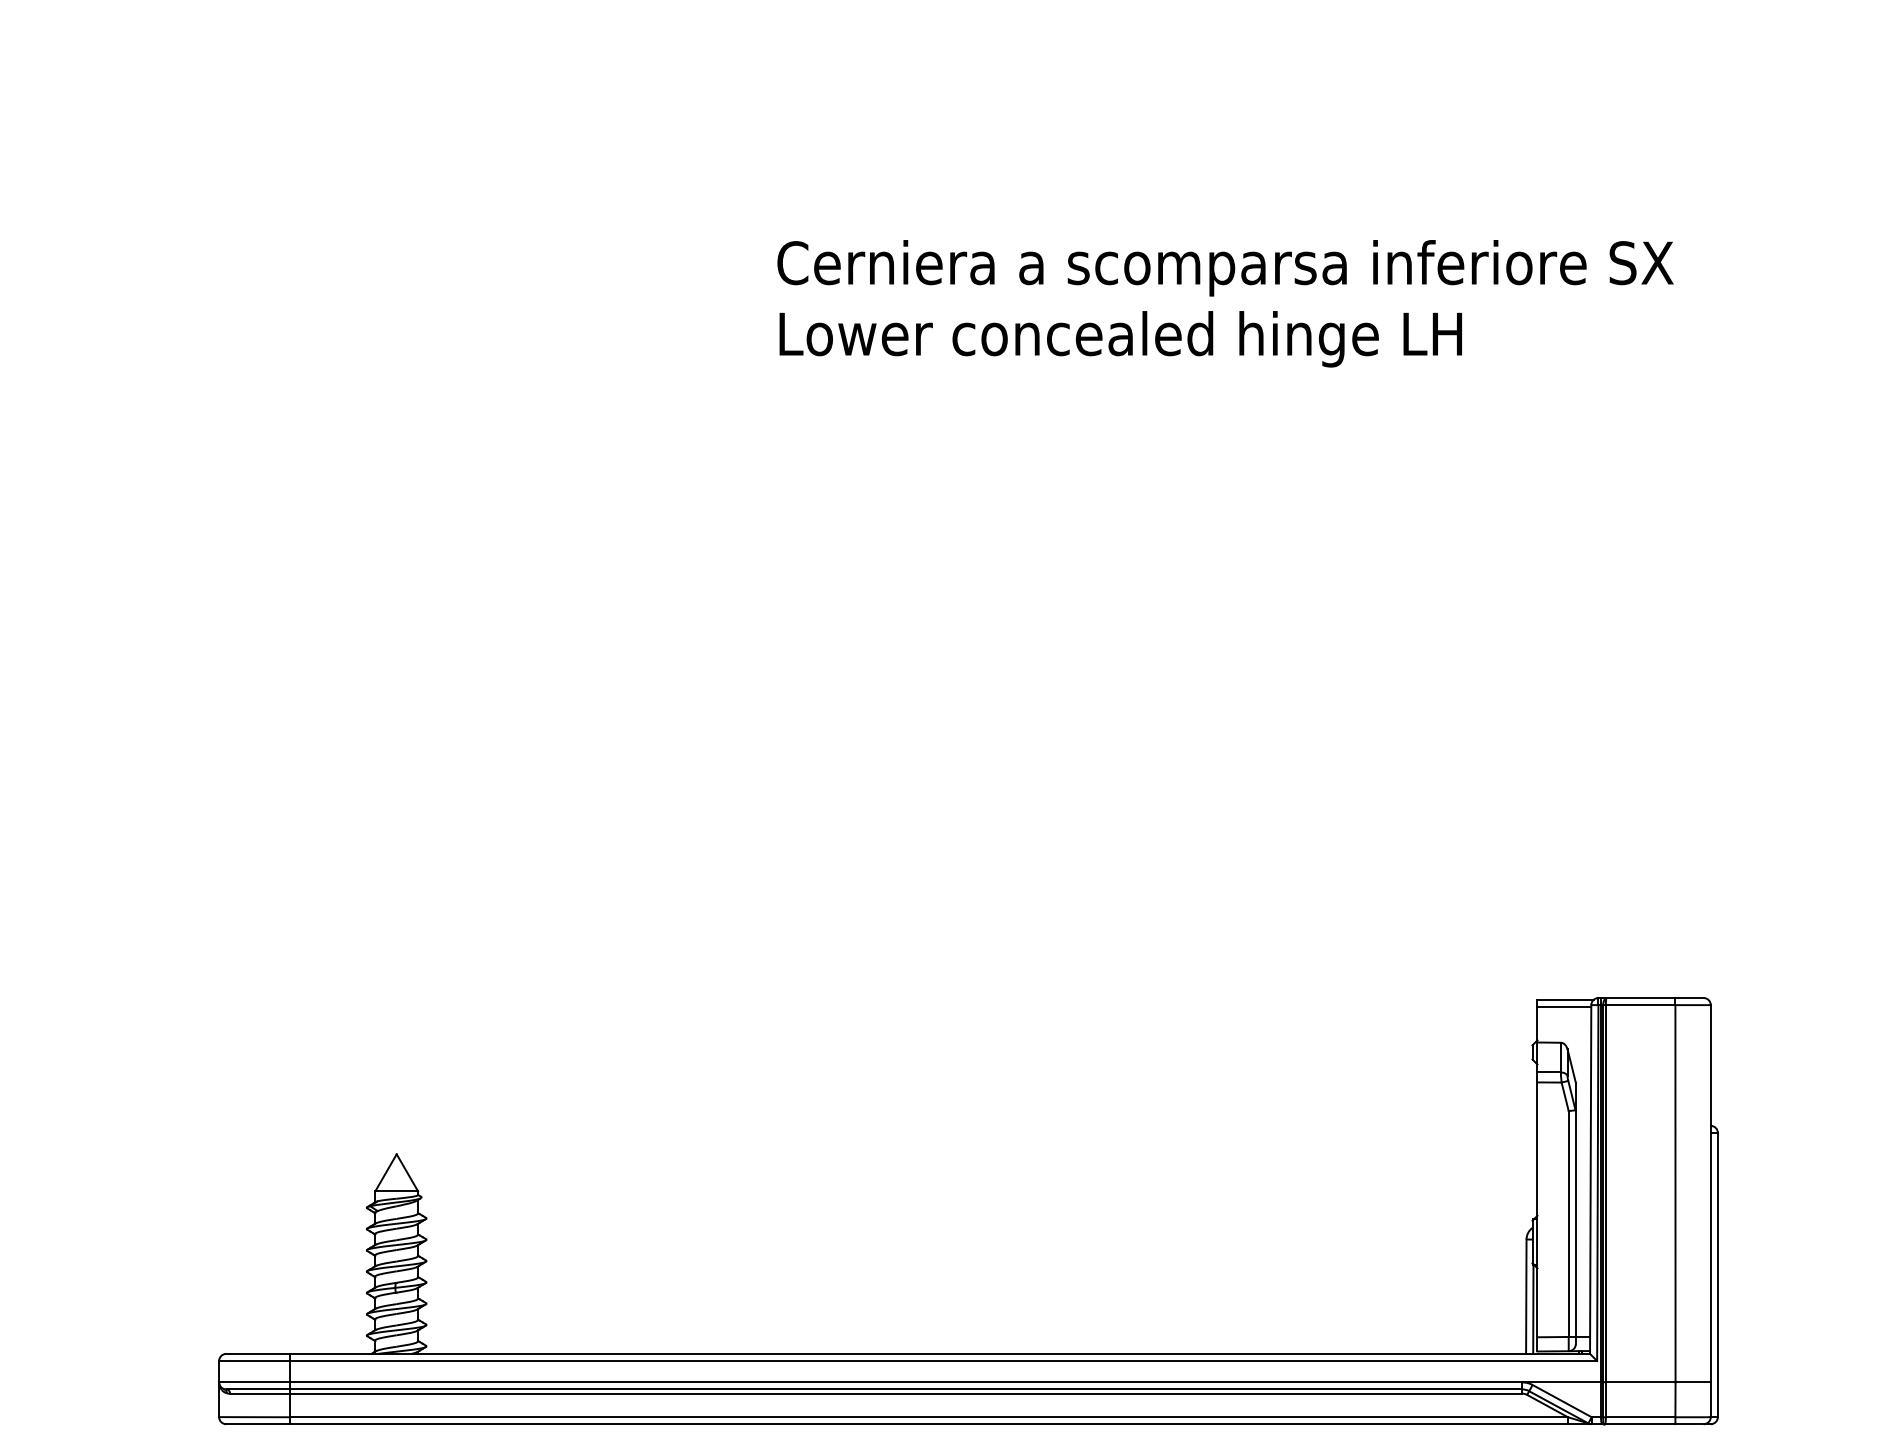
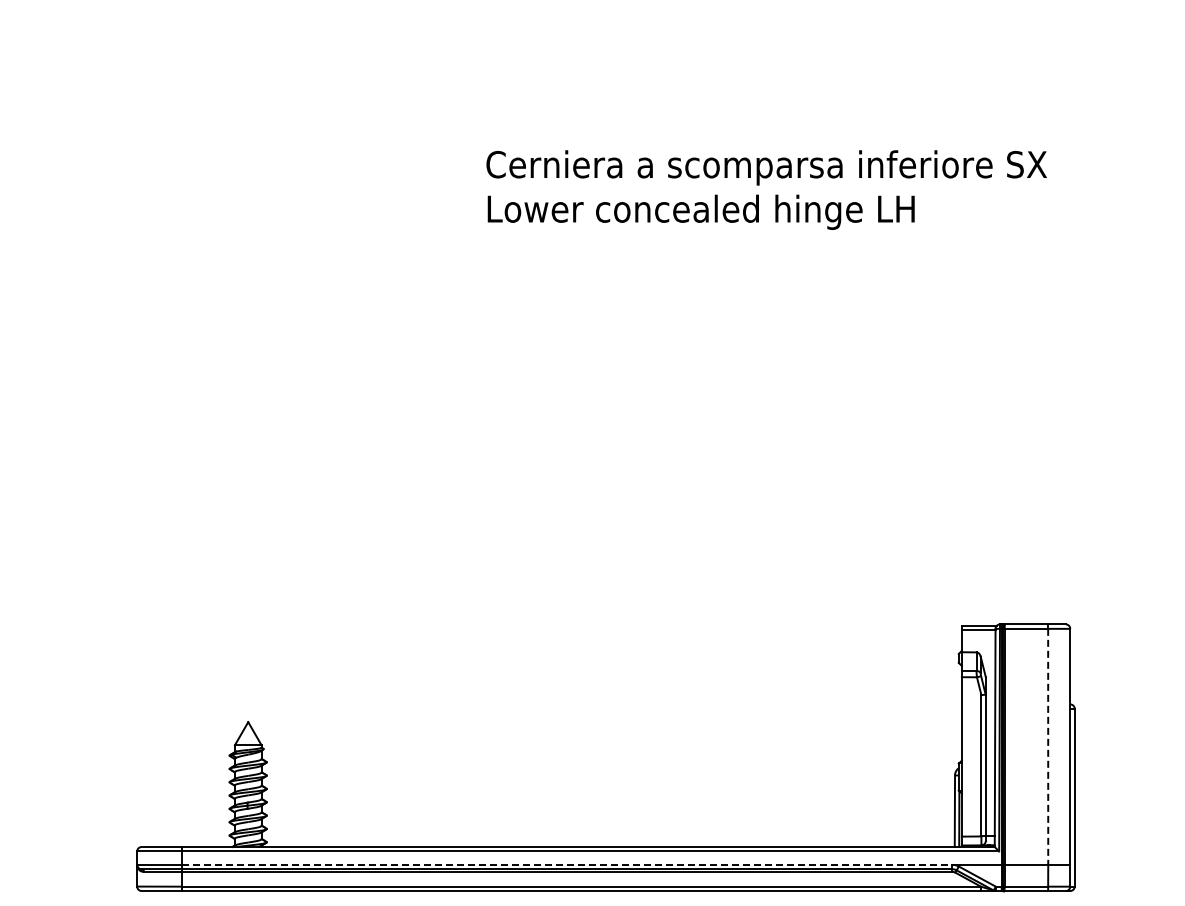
line: (1675, 1193) -> (1048, 746), solid -> dashed
line: (907, 1381) -> (567, 864), solid -> dashed

